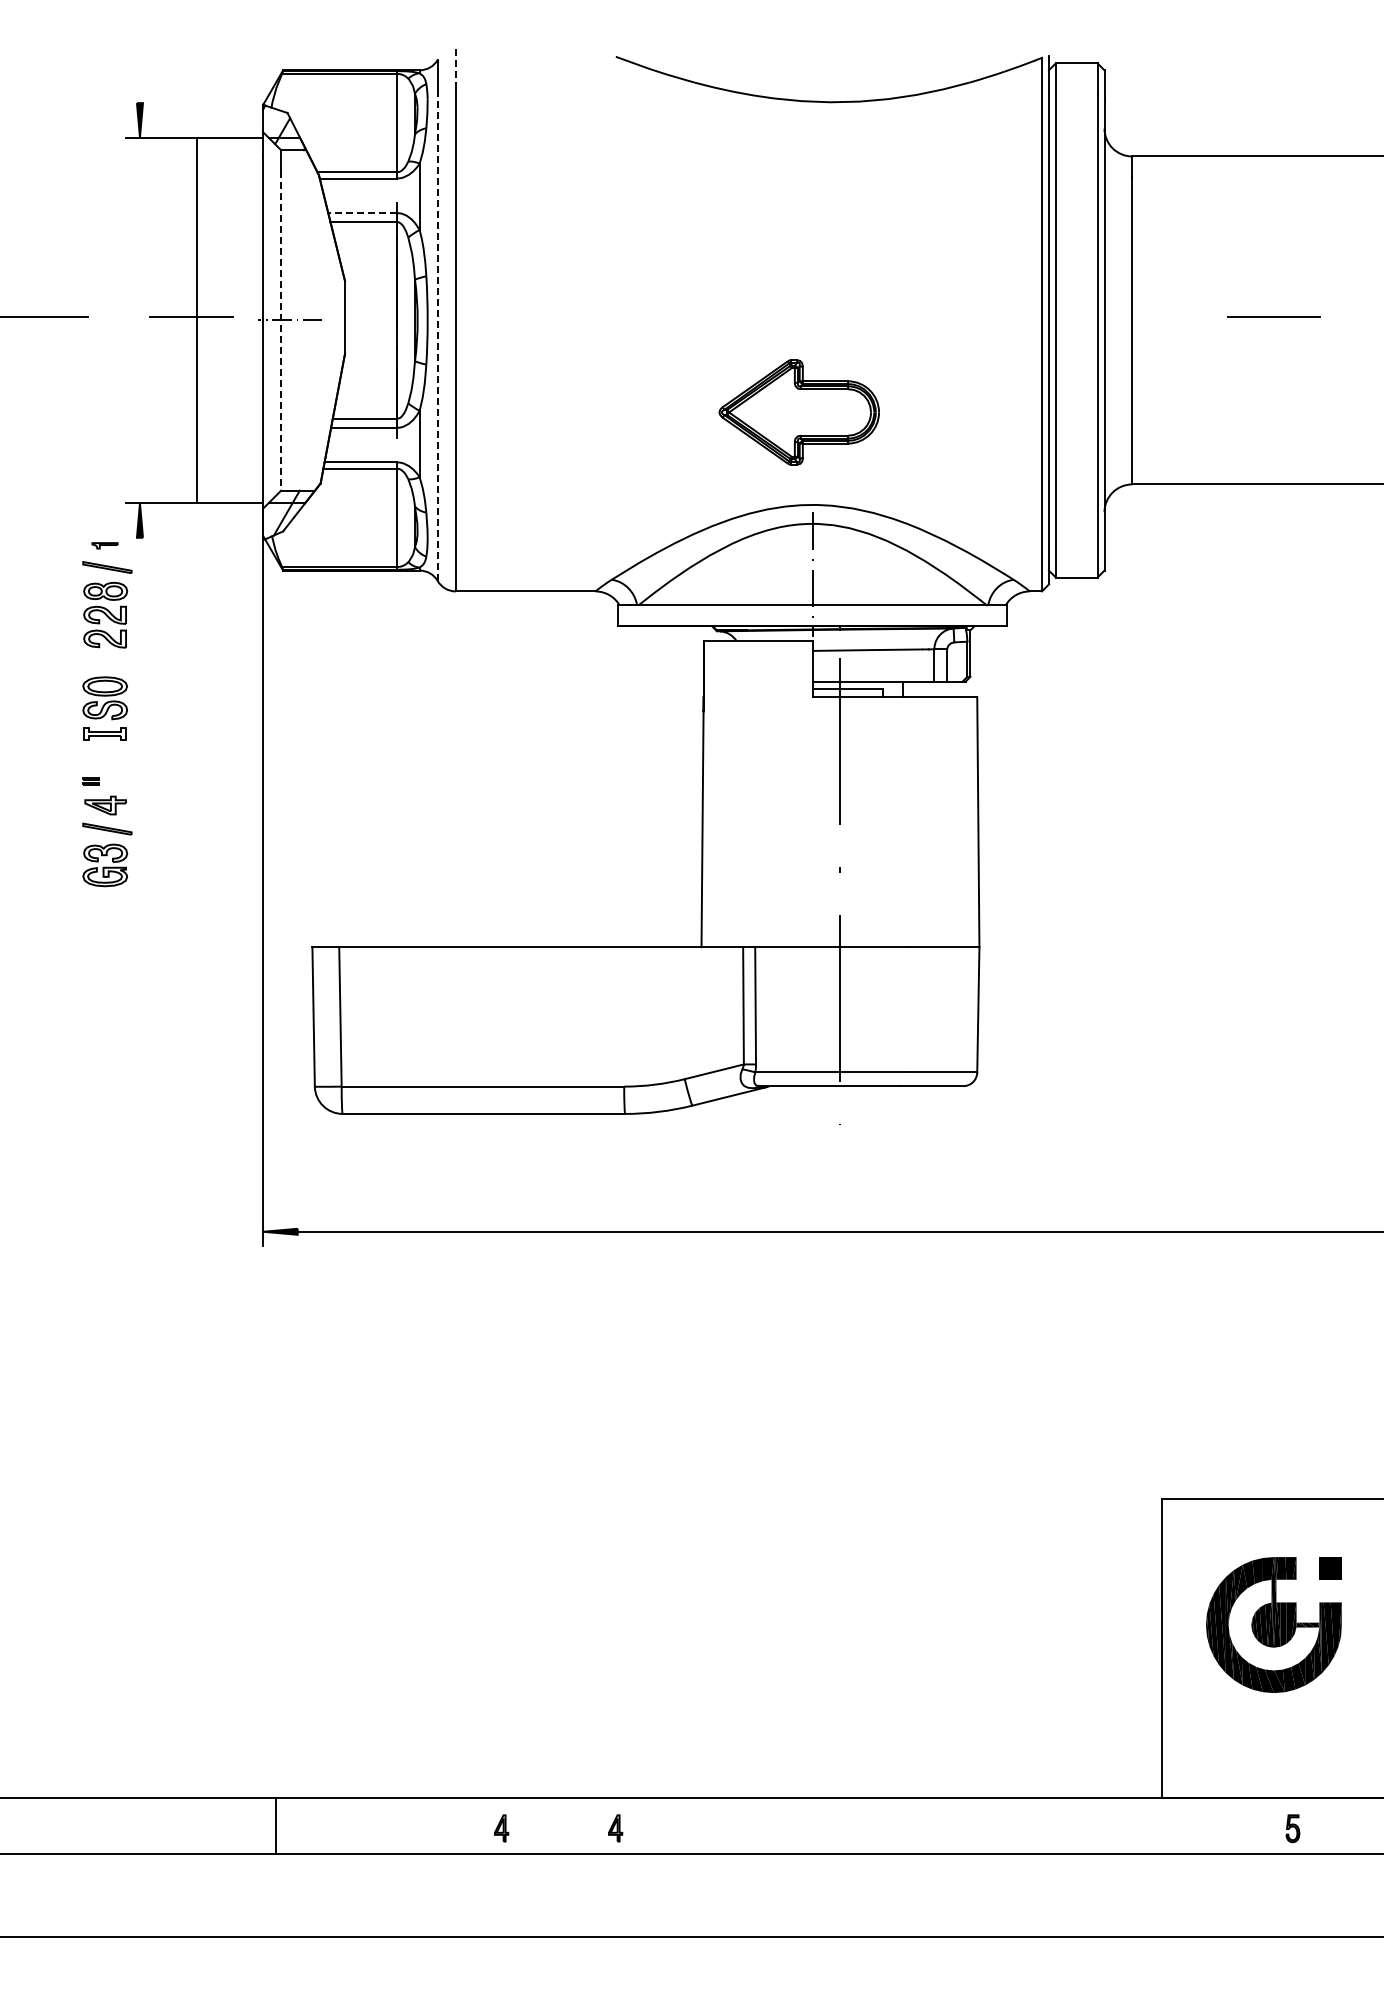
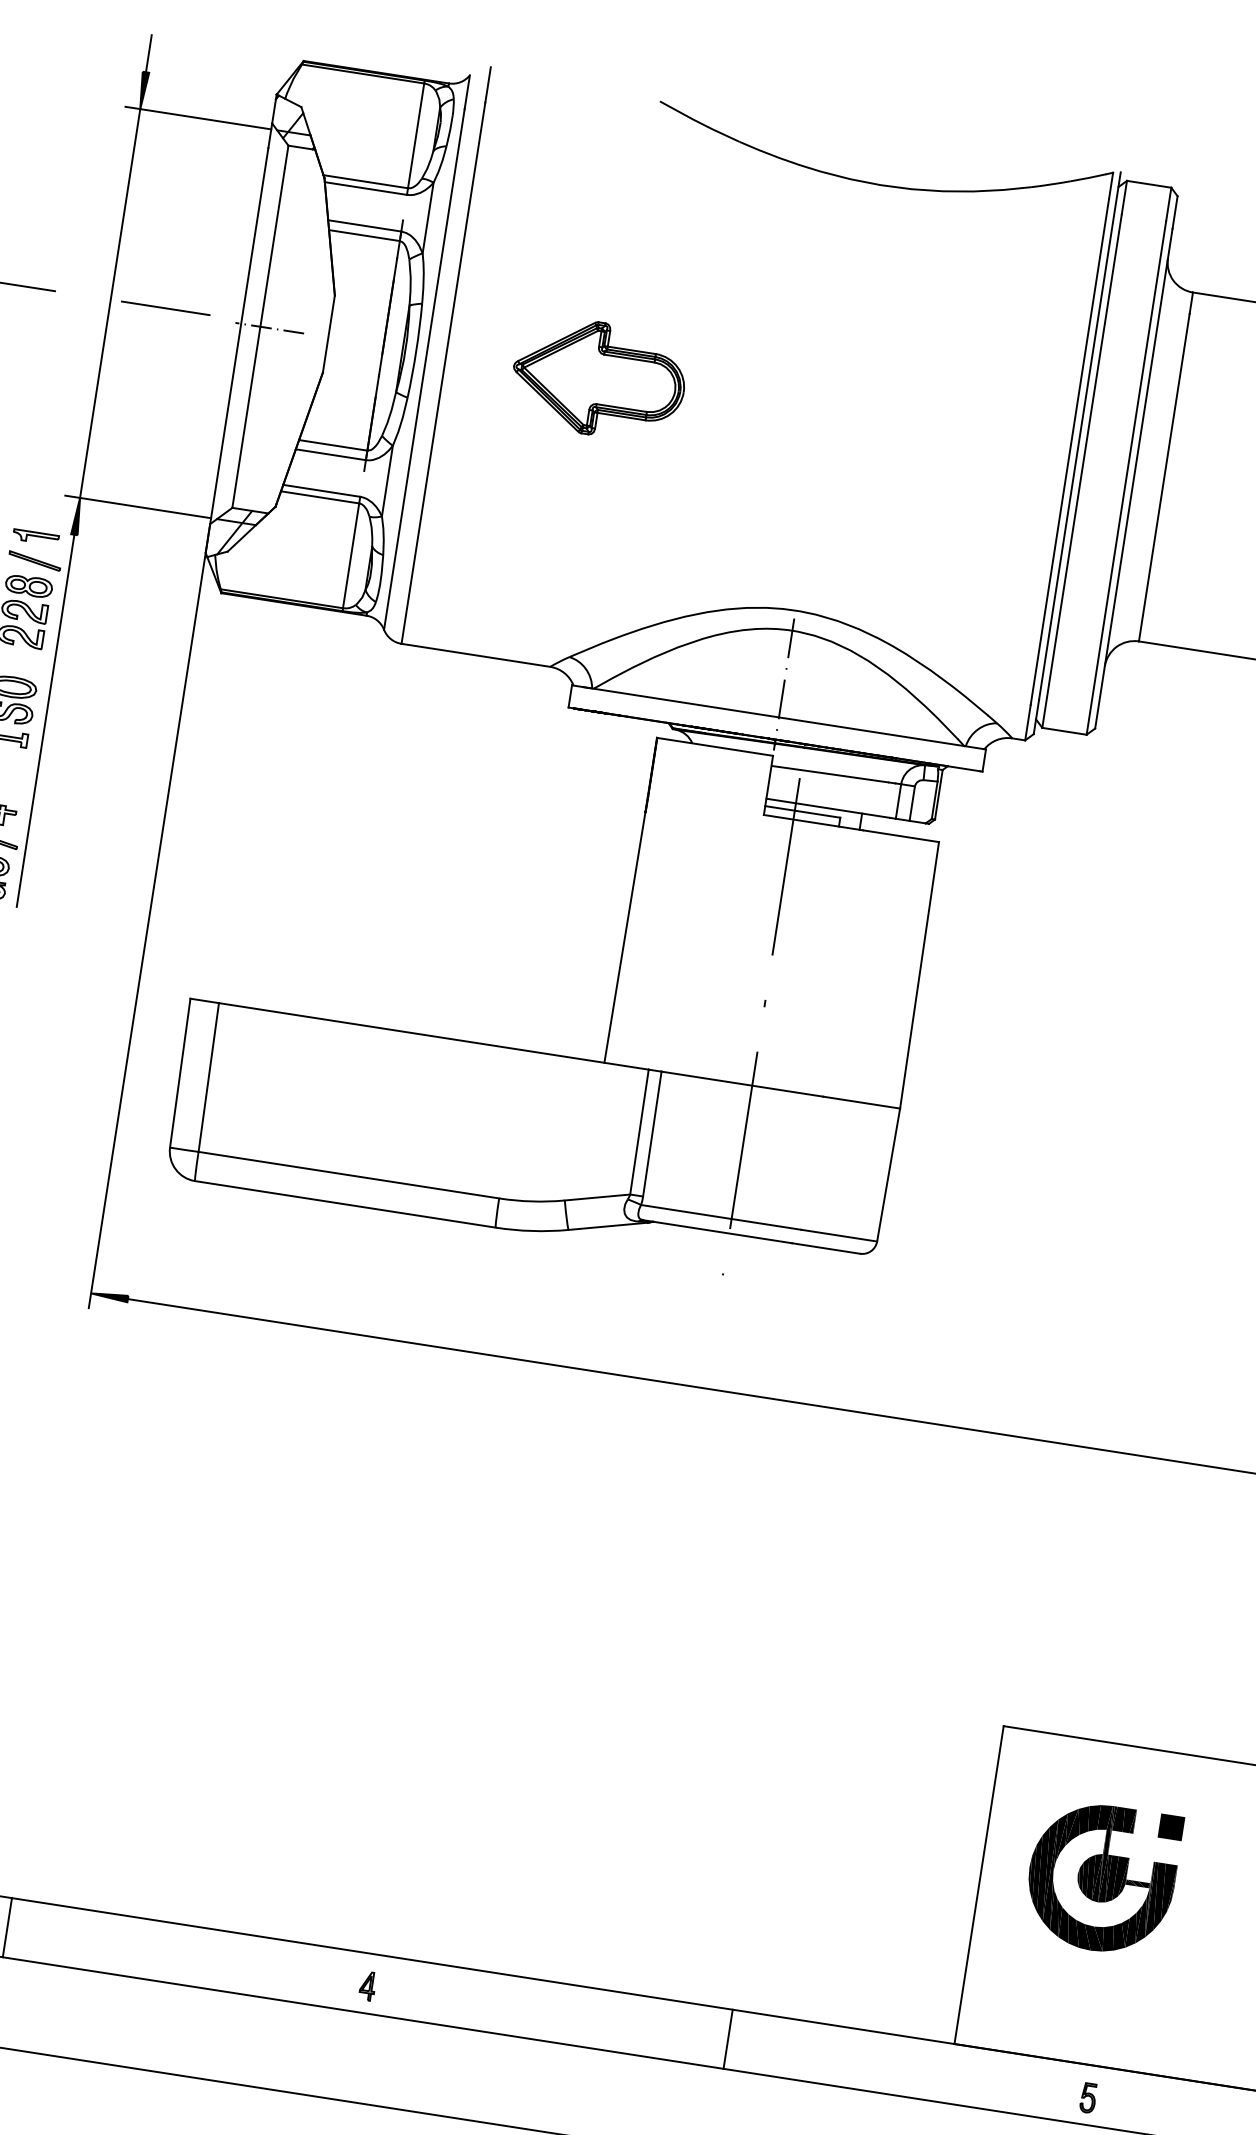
line: (455, 66) -> (487, 85), dashed -> solid
line: (139, 85) -> (148, 53), added
line: (362, 213) -> (364, 226), dashed -> solid
line: (196, 320) -> (109, 303), moved
line: (281, 330) -> (259, 337), dashed -> solid
line: (437, 336) -> (424, 369), dashed -> solid
part: (798, 412) -> (598, 379), moved
part: (104, 545) -> (35, 537), size x1.67
line: (139, 712) -> (45, 720), added
line: (953, 1825) -> (727, 2038), added
part: (501, 1828) -> (246, 1967), removed

